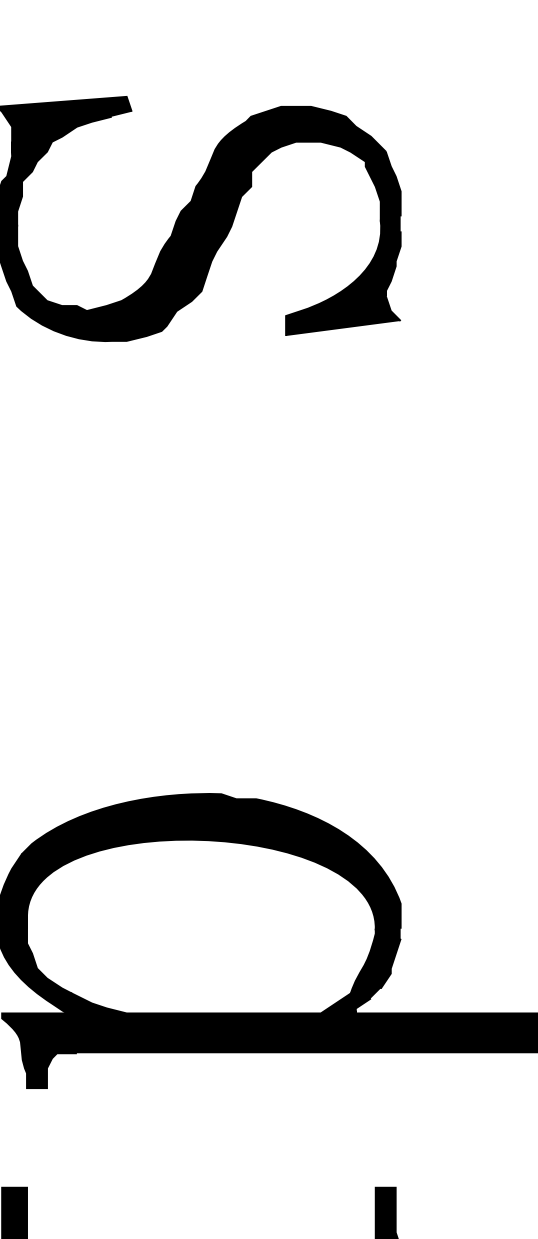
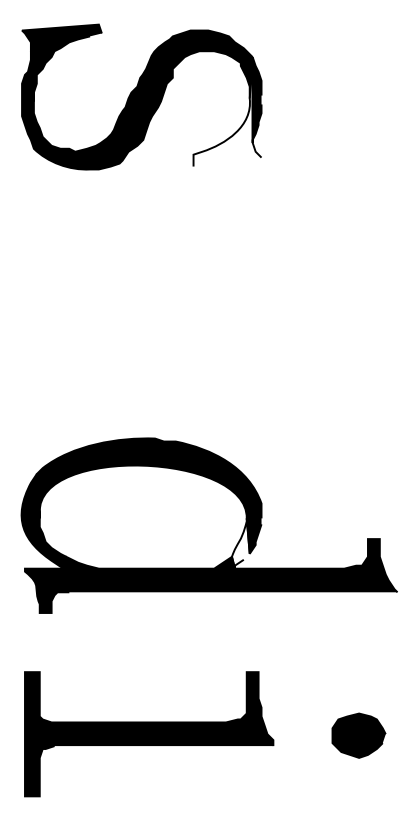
fill: (343, 243) -> (227, 111), removed
fill: (365, 971) -> (240, 543), removed

